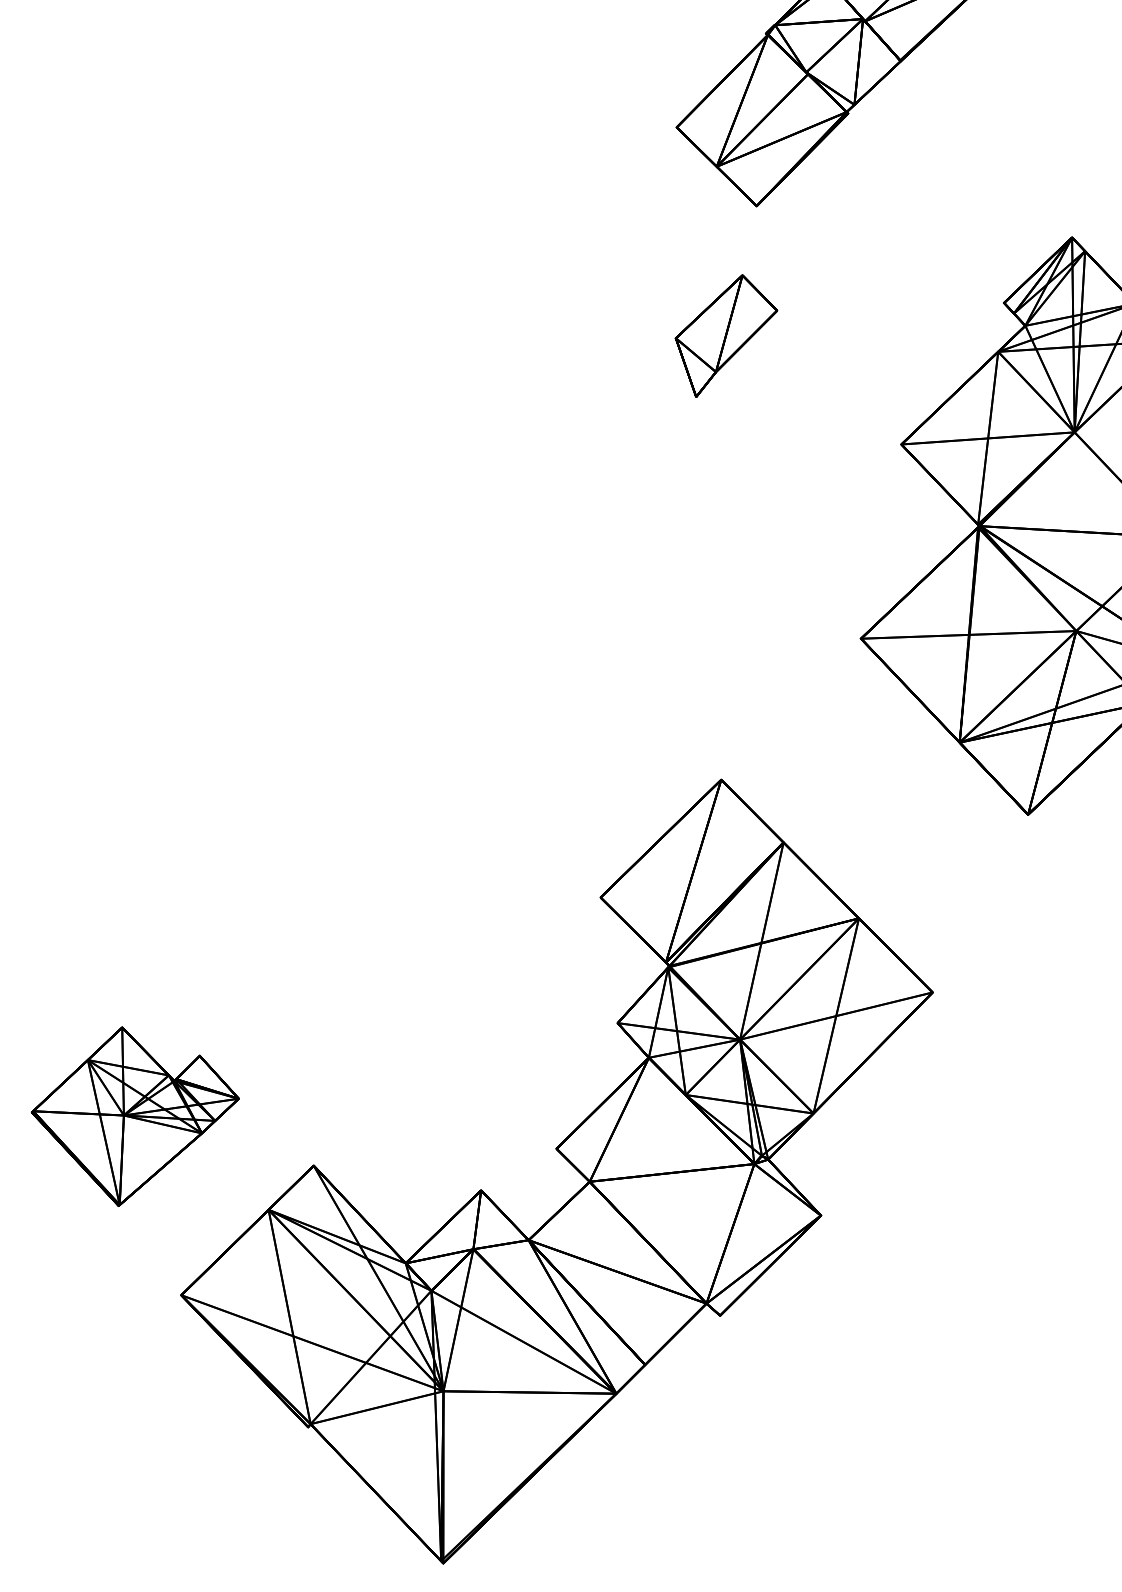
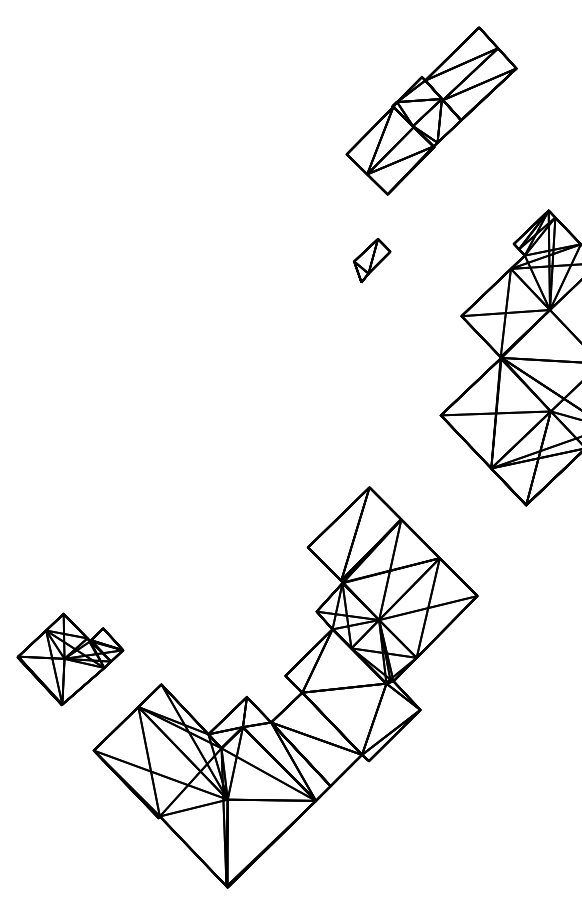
part: (727, 335) -> (372, 260), size x0.7

